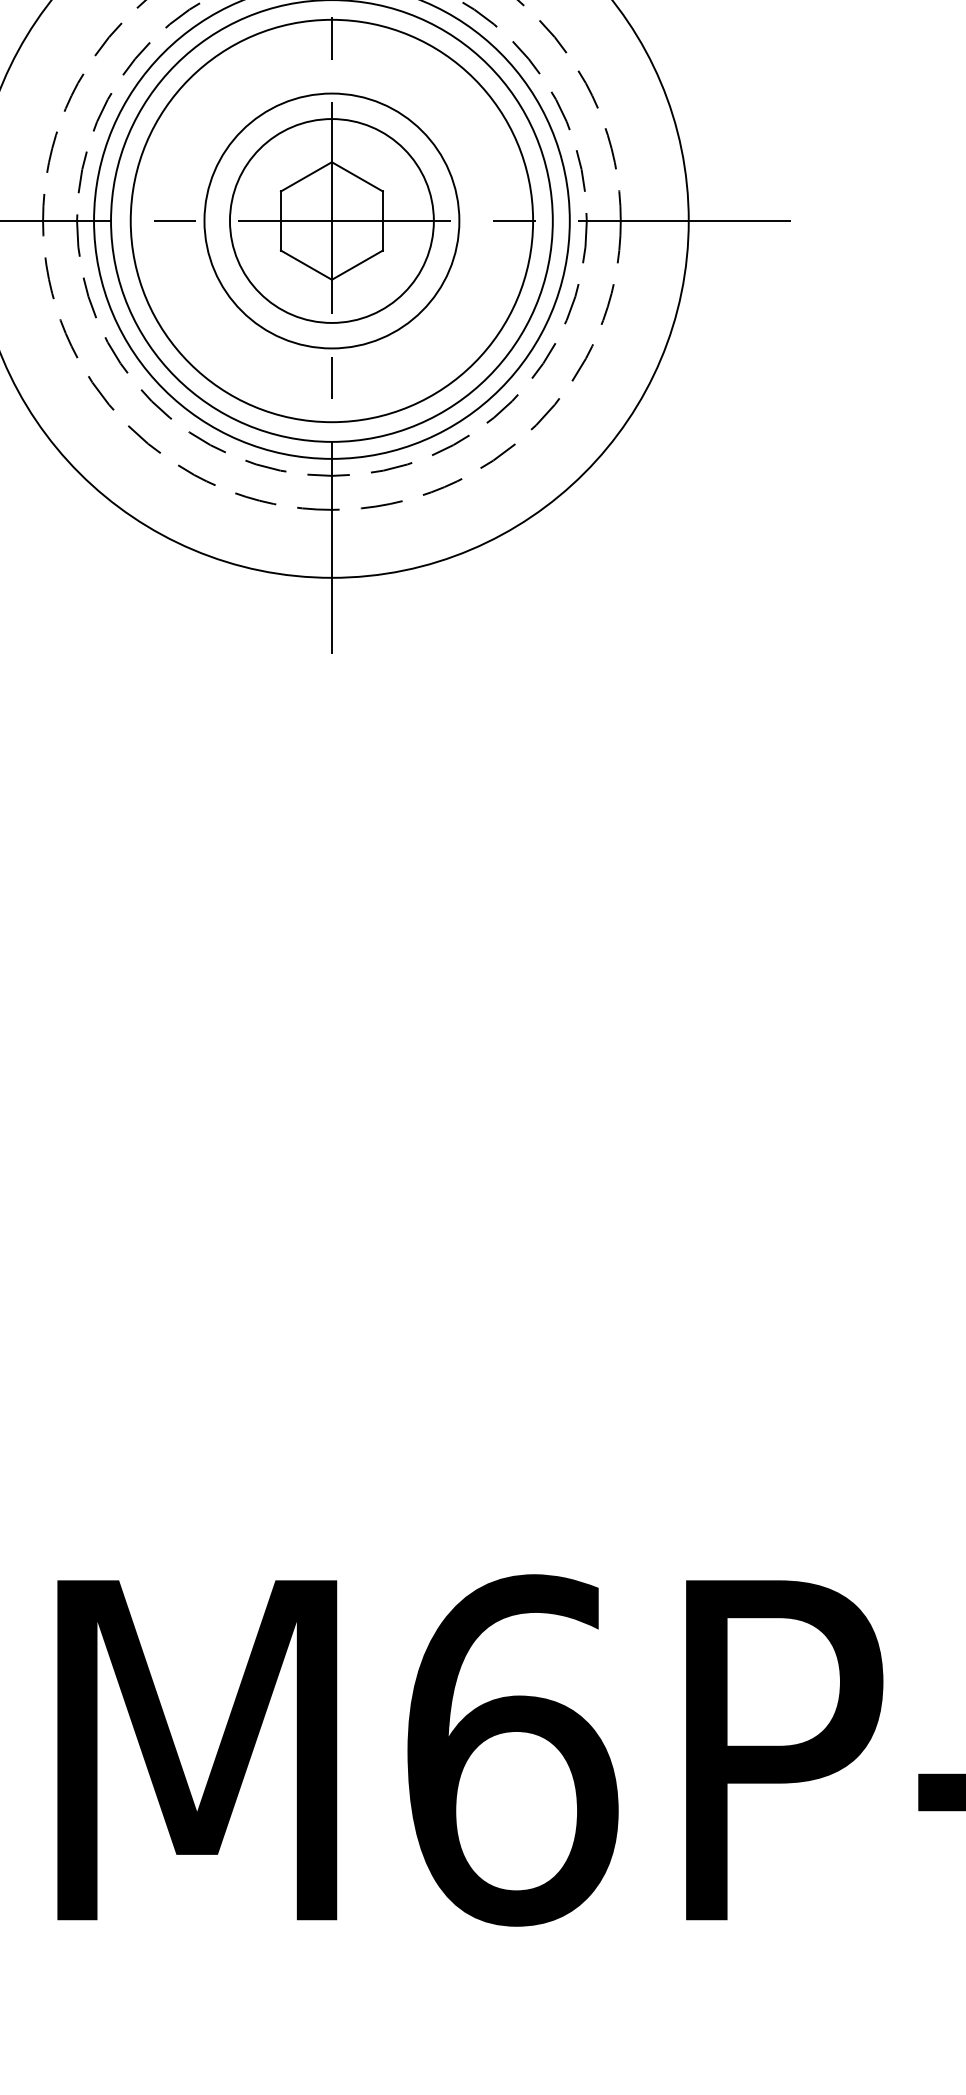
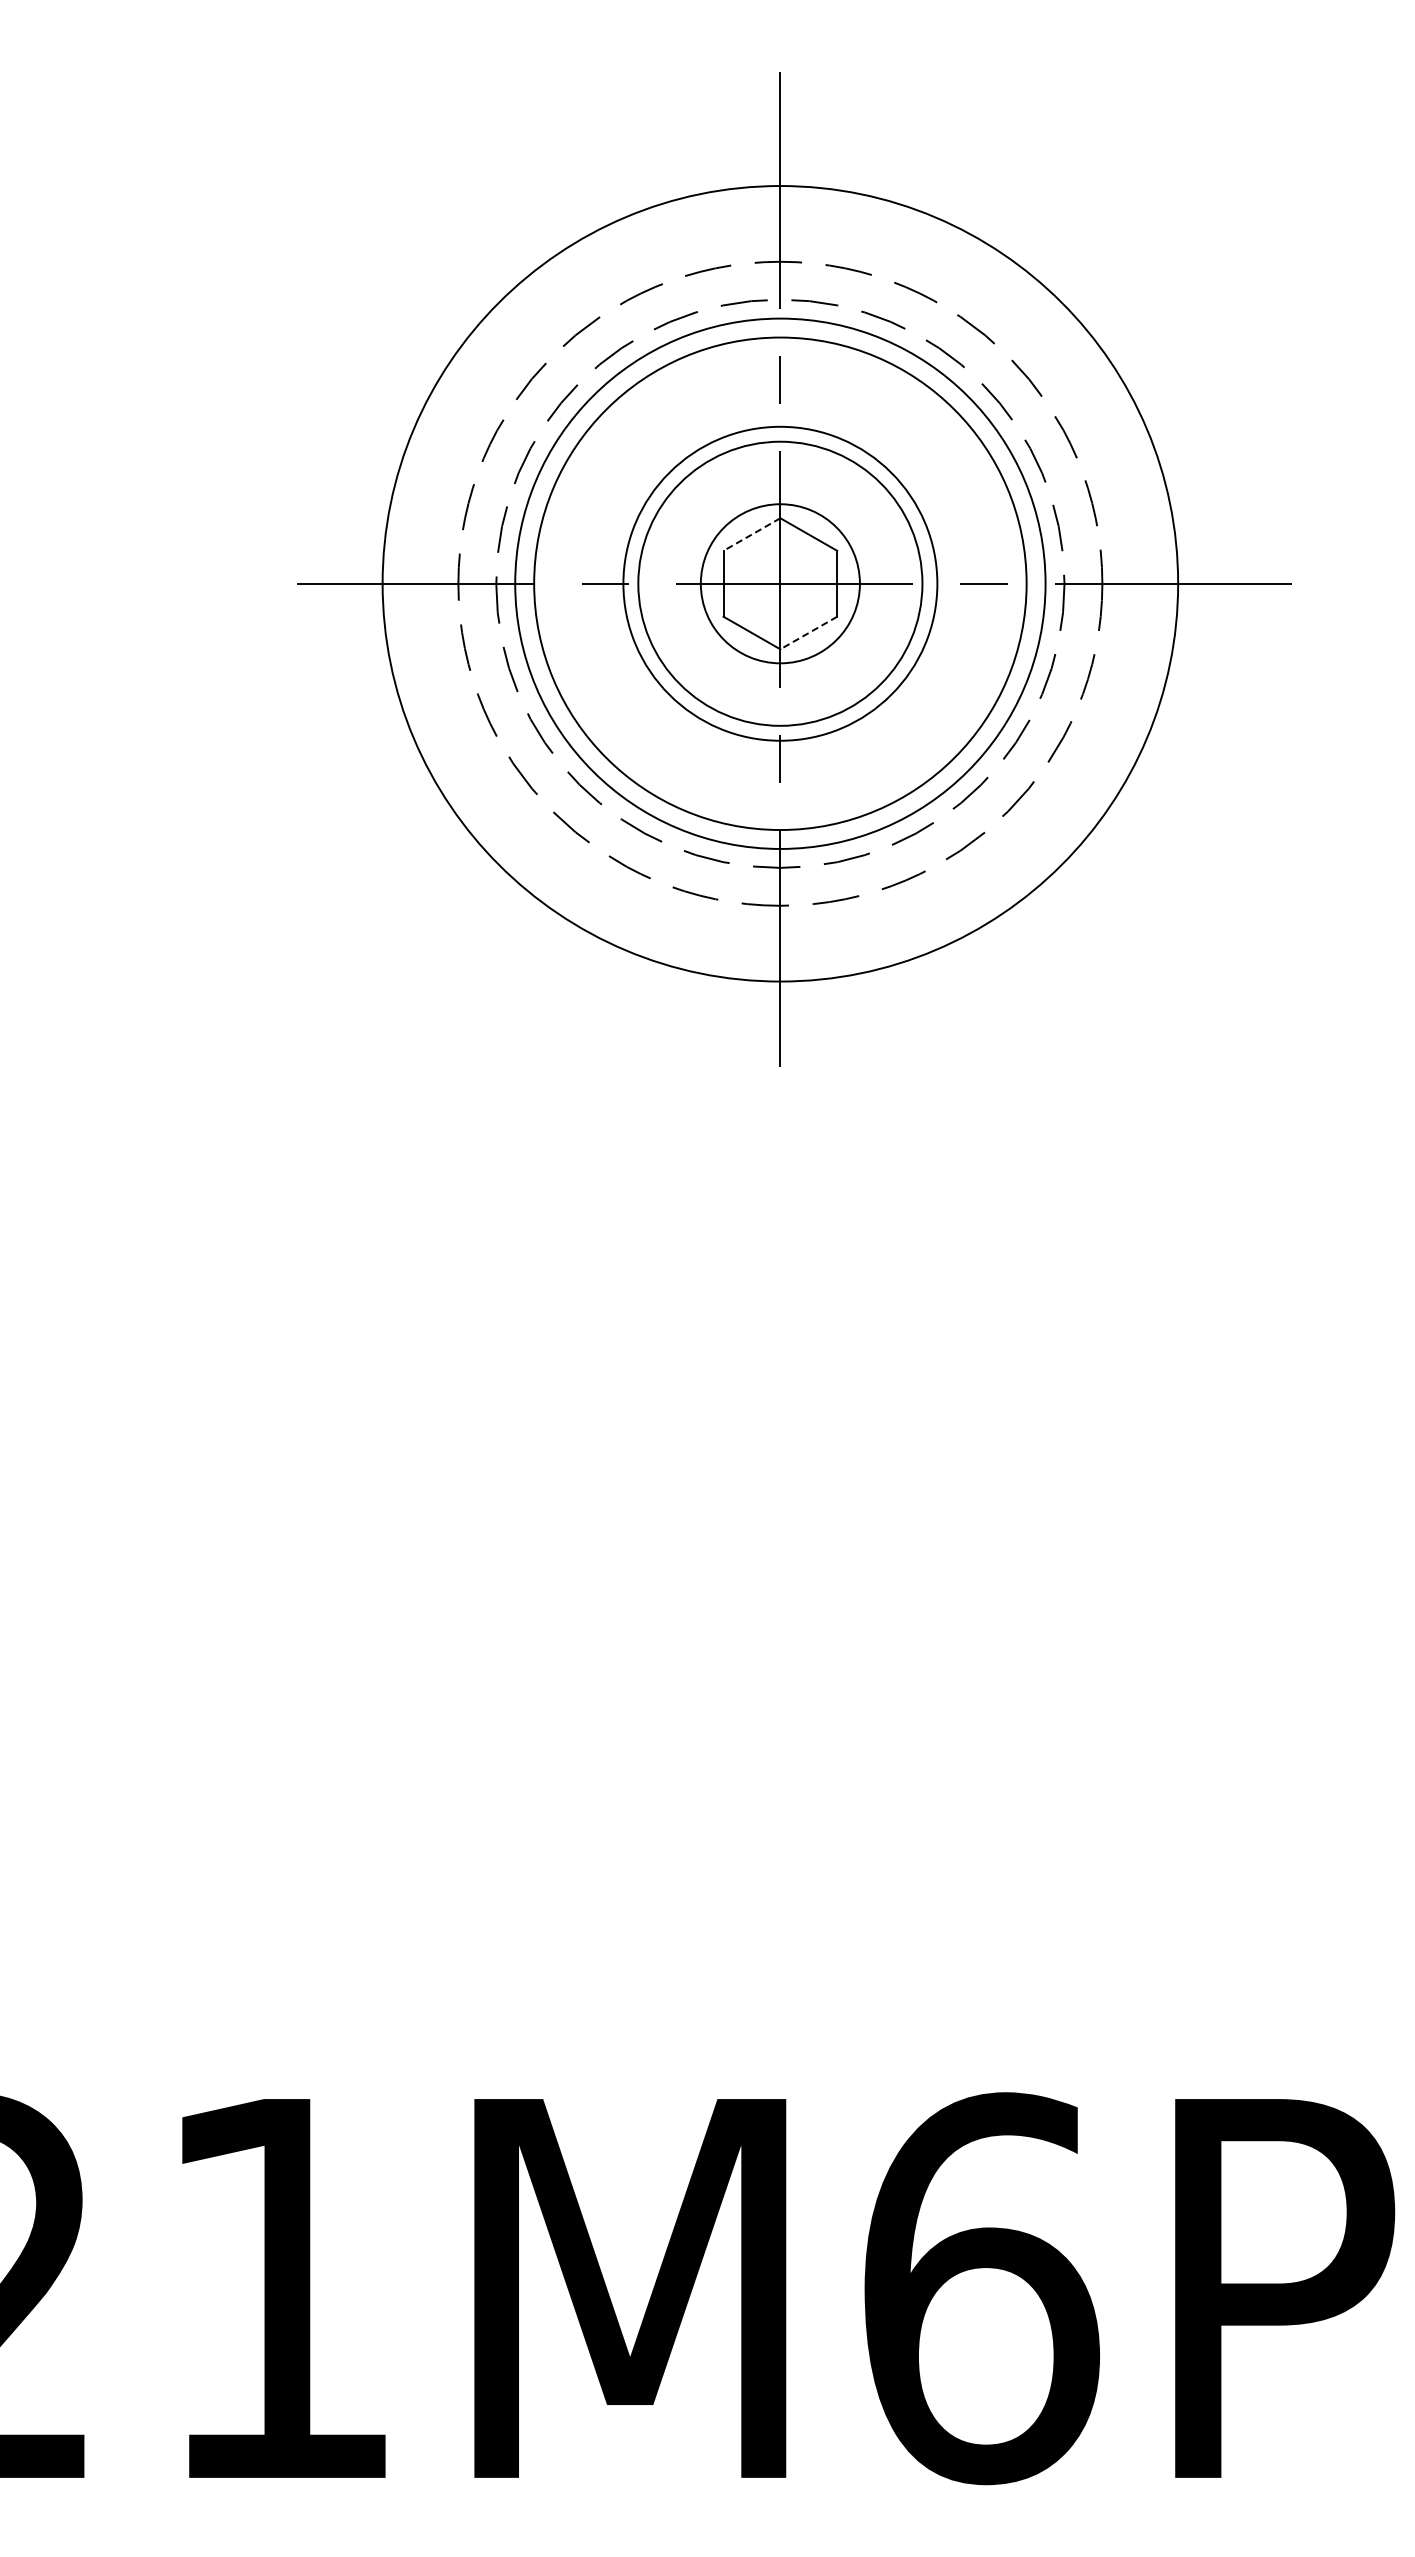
line: (306, 176) -> (751, 534), solid -> dashed
circle: (332, 220) -> (780, 583), size x0.7
circle: (332, 220) -> (780, 583), size x0.7
line: (357, 265) -> (808, 633), solid -> dashed

